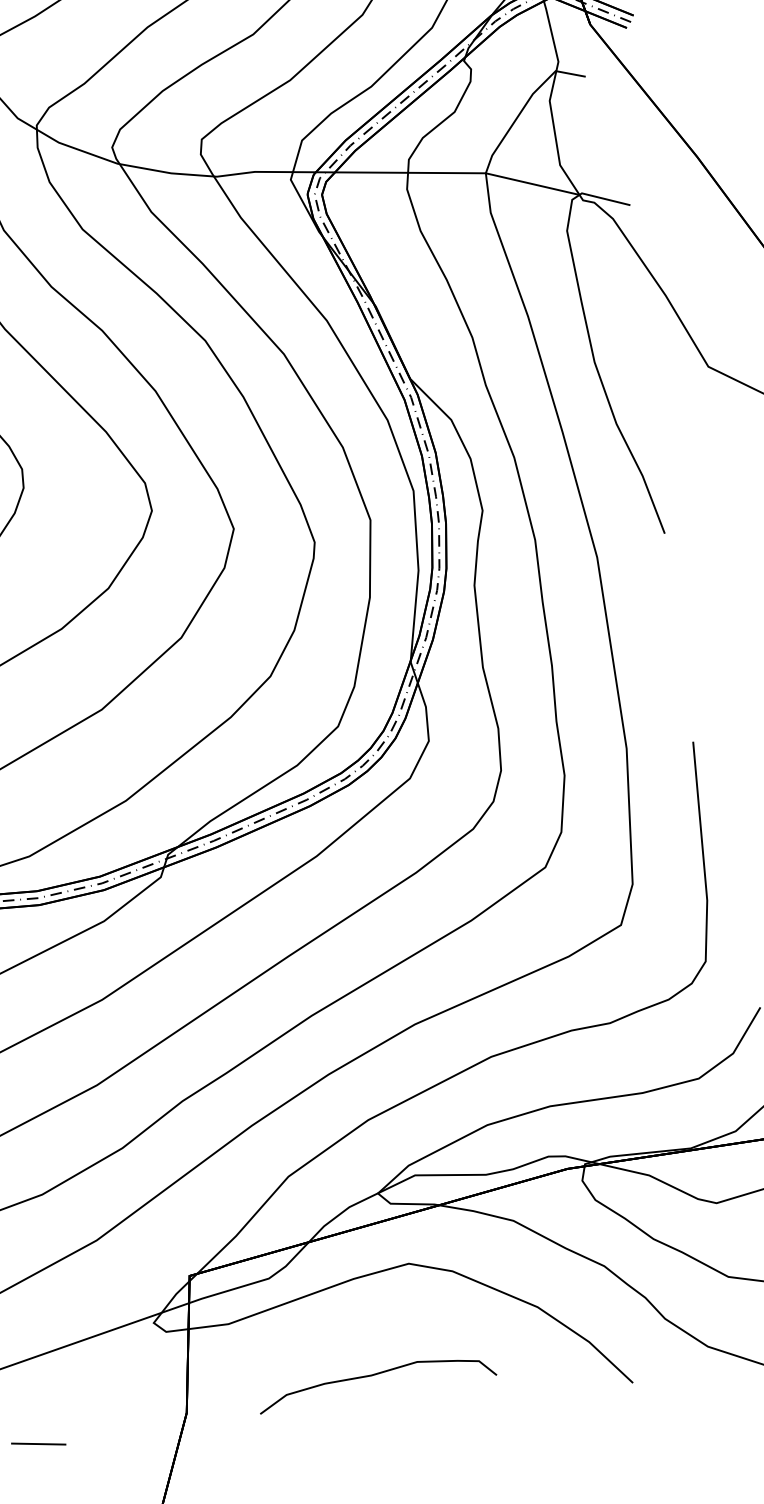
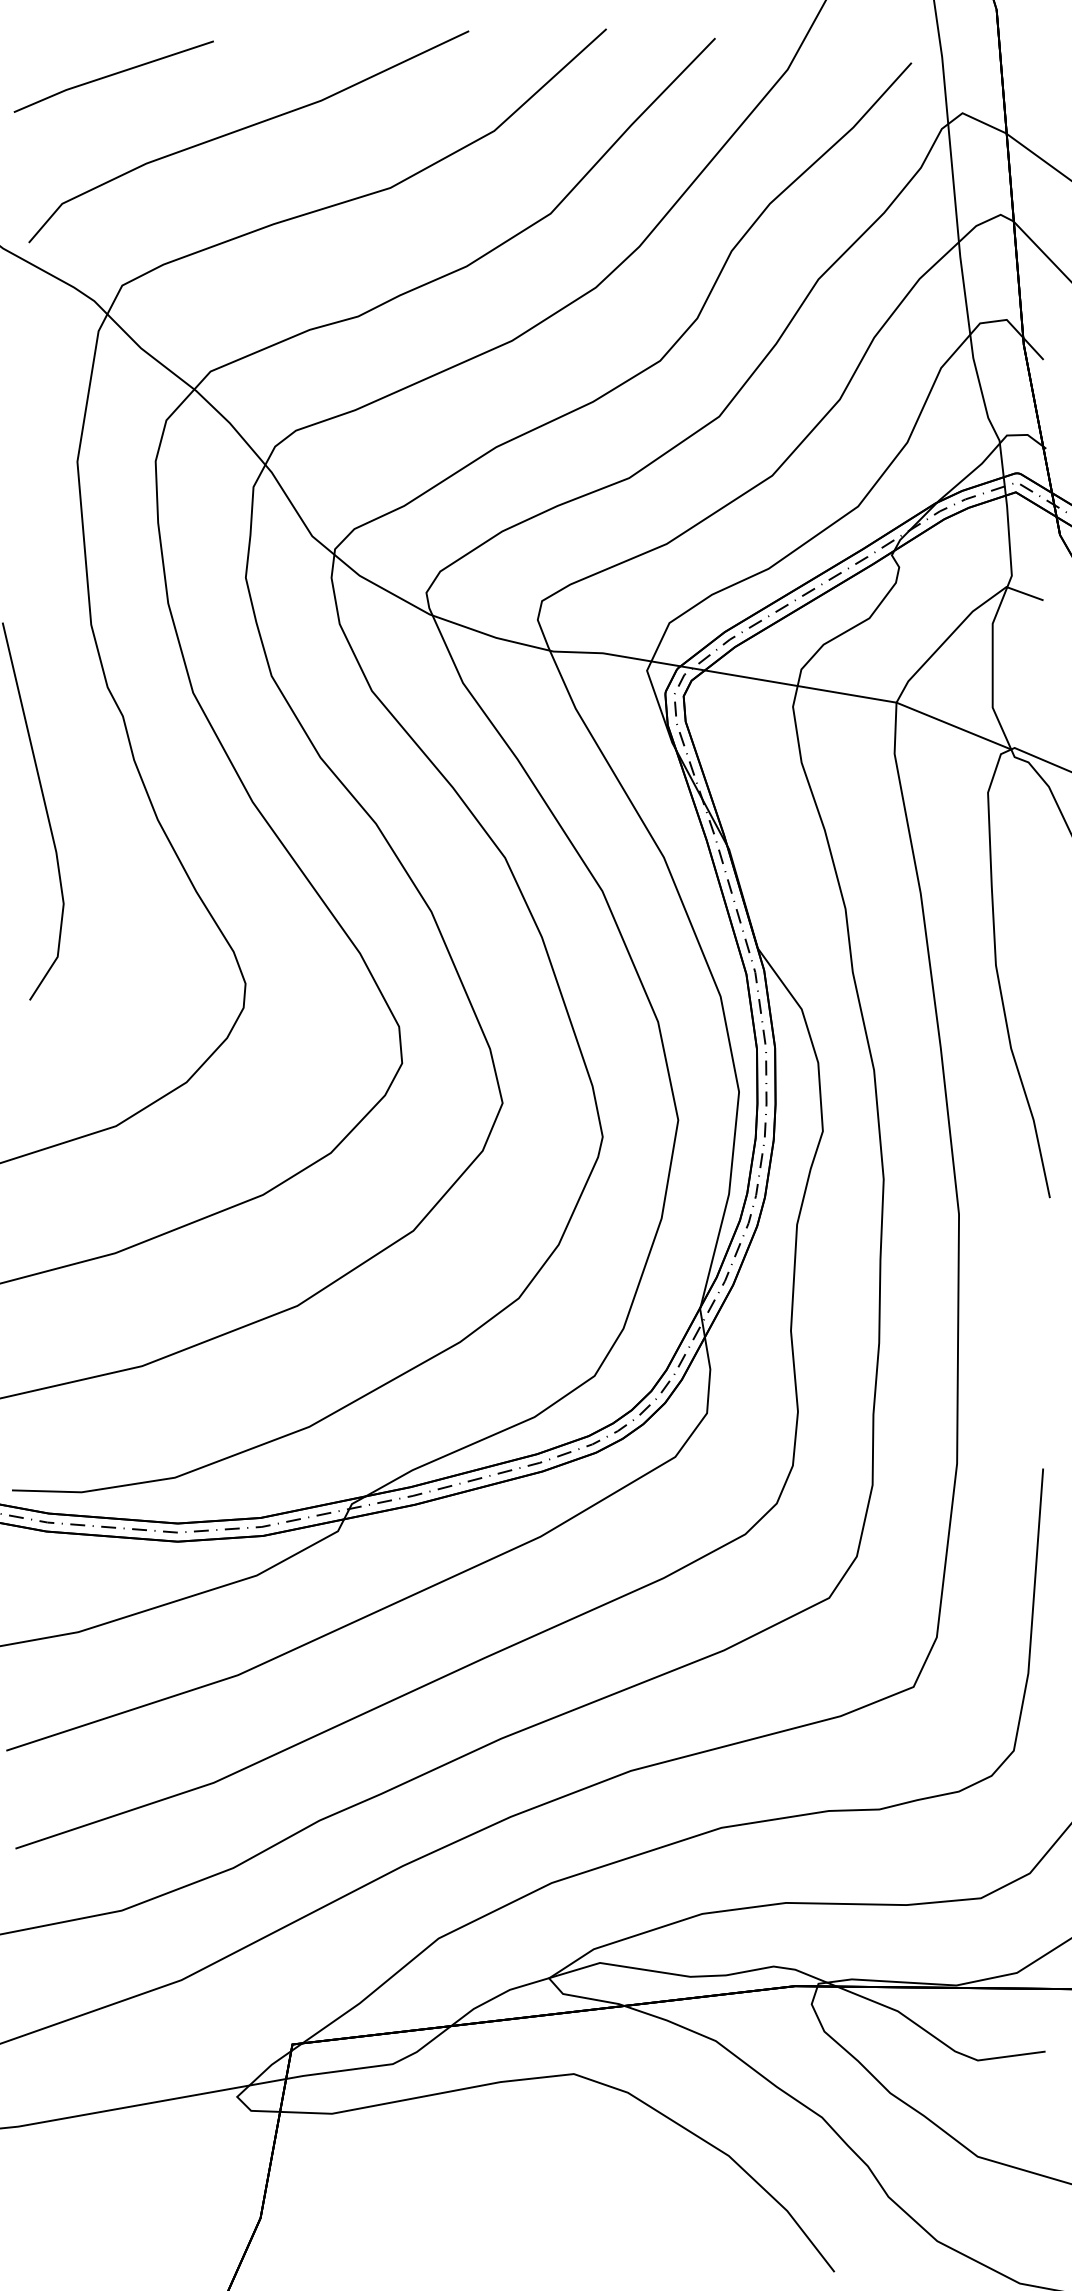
curve: (374, 1375) -> (506, 2209), removed
line: (38, 1444) -> (65, 2227), removed

